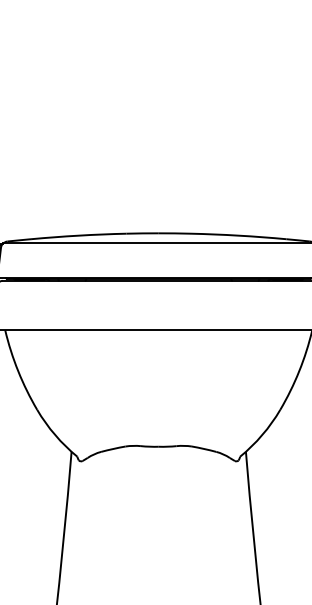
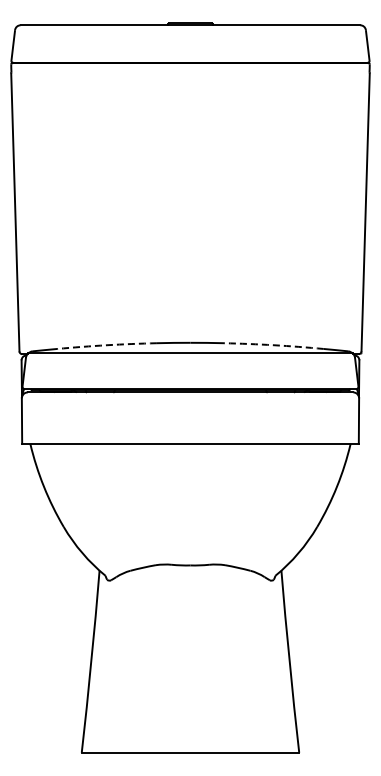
arc: (79, 235) -> (107, 345), solid -> dashed
arc: (238, 235) -> (273, 345), solid -> dashed

